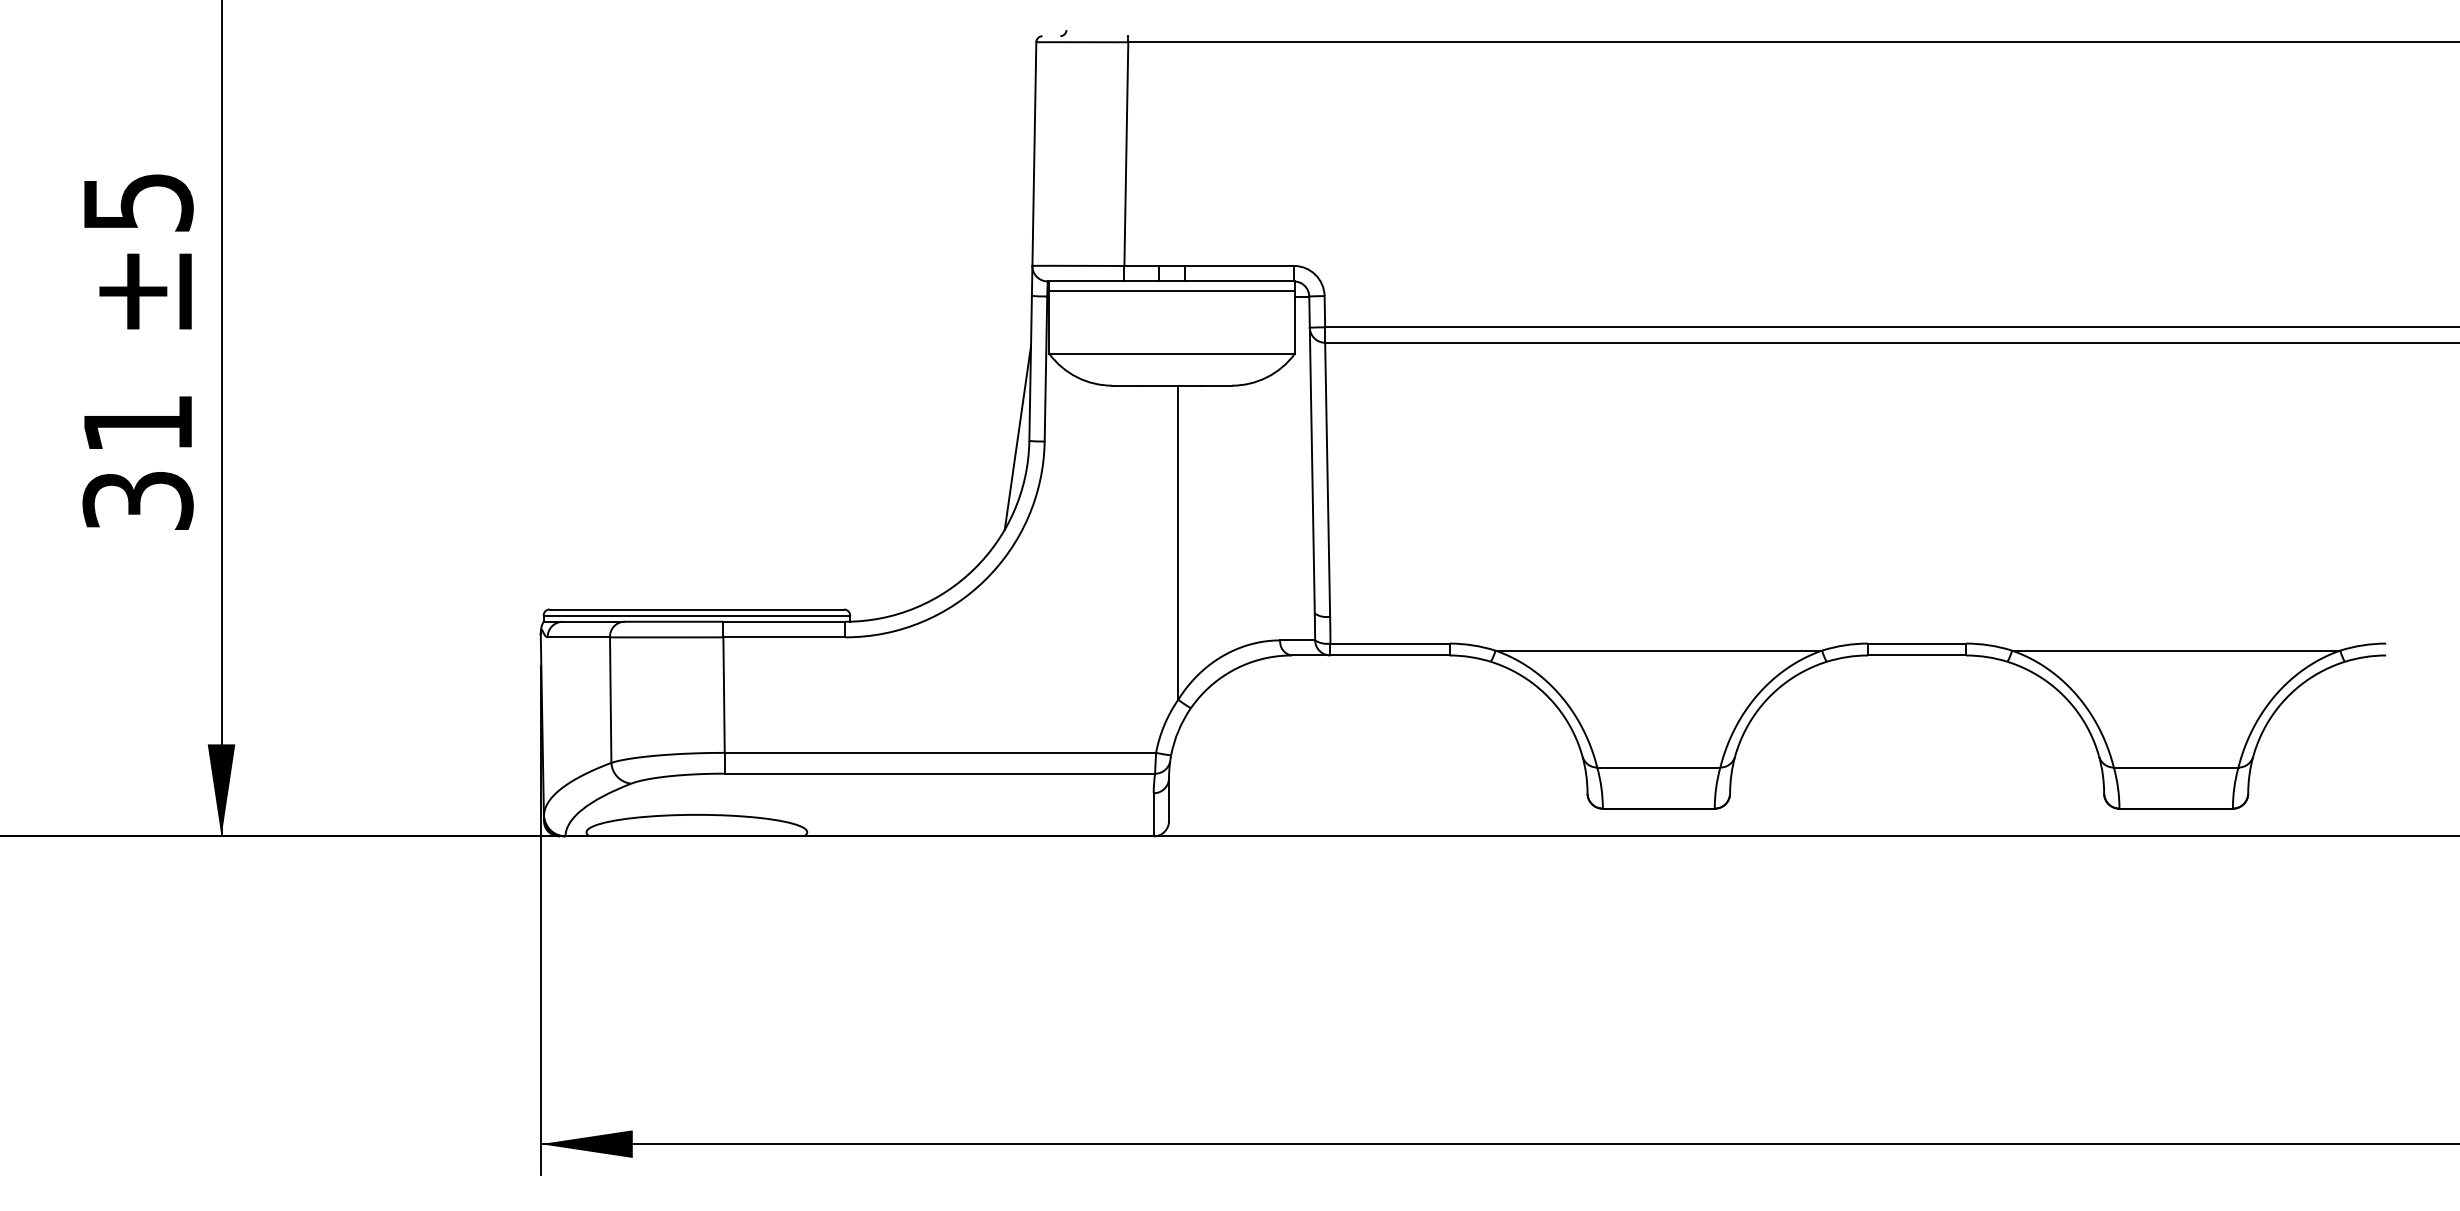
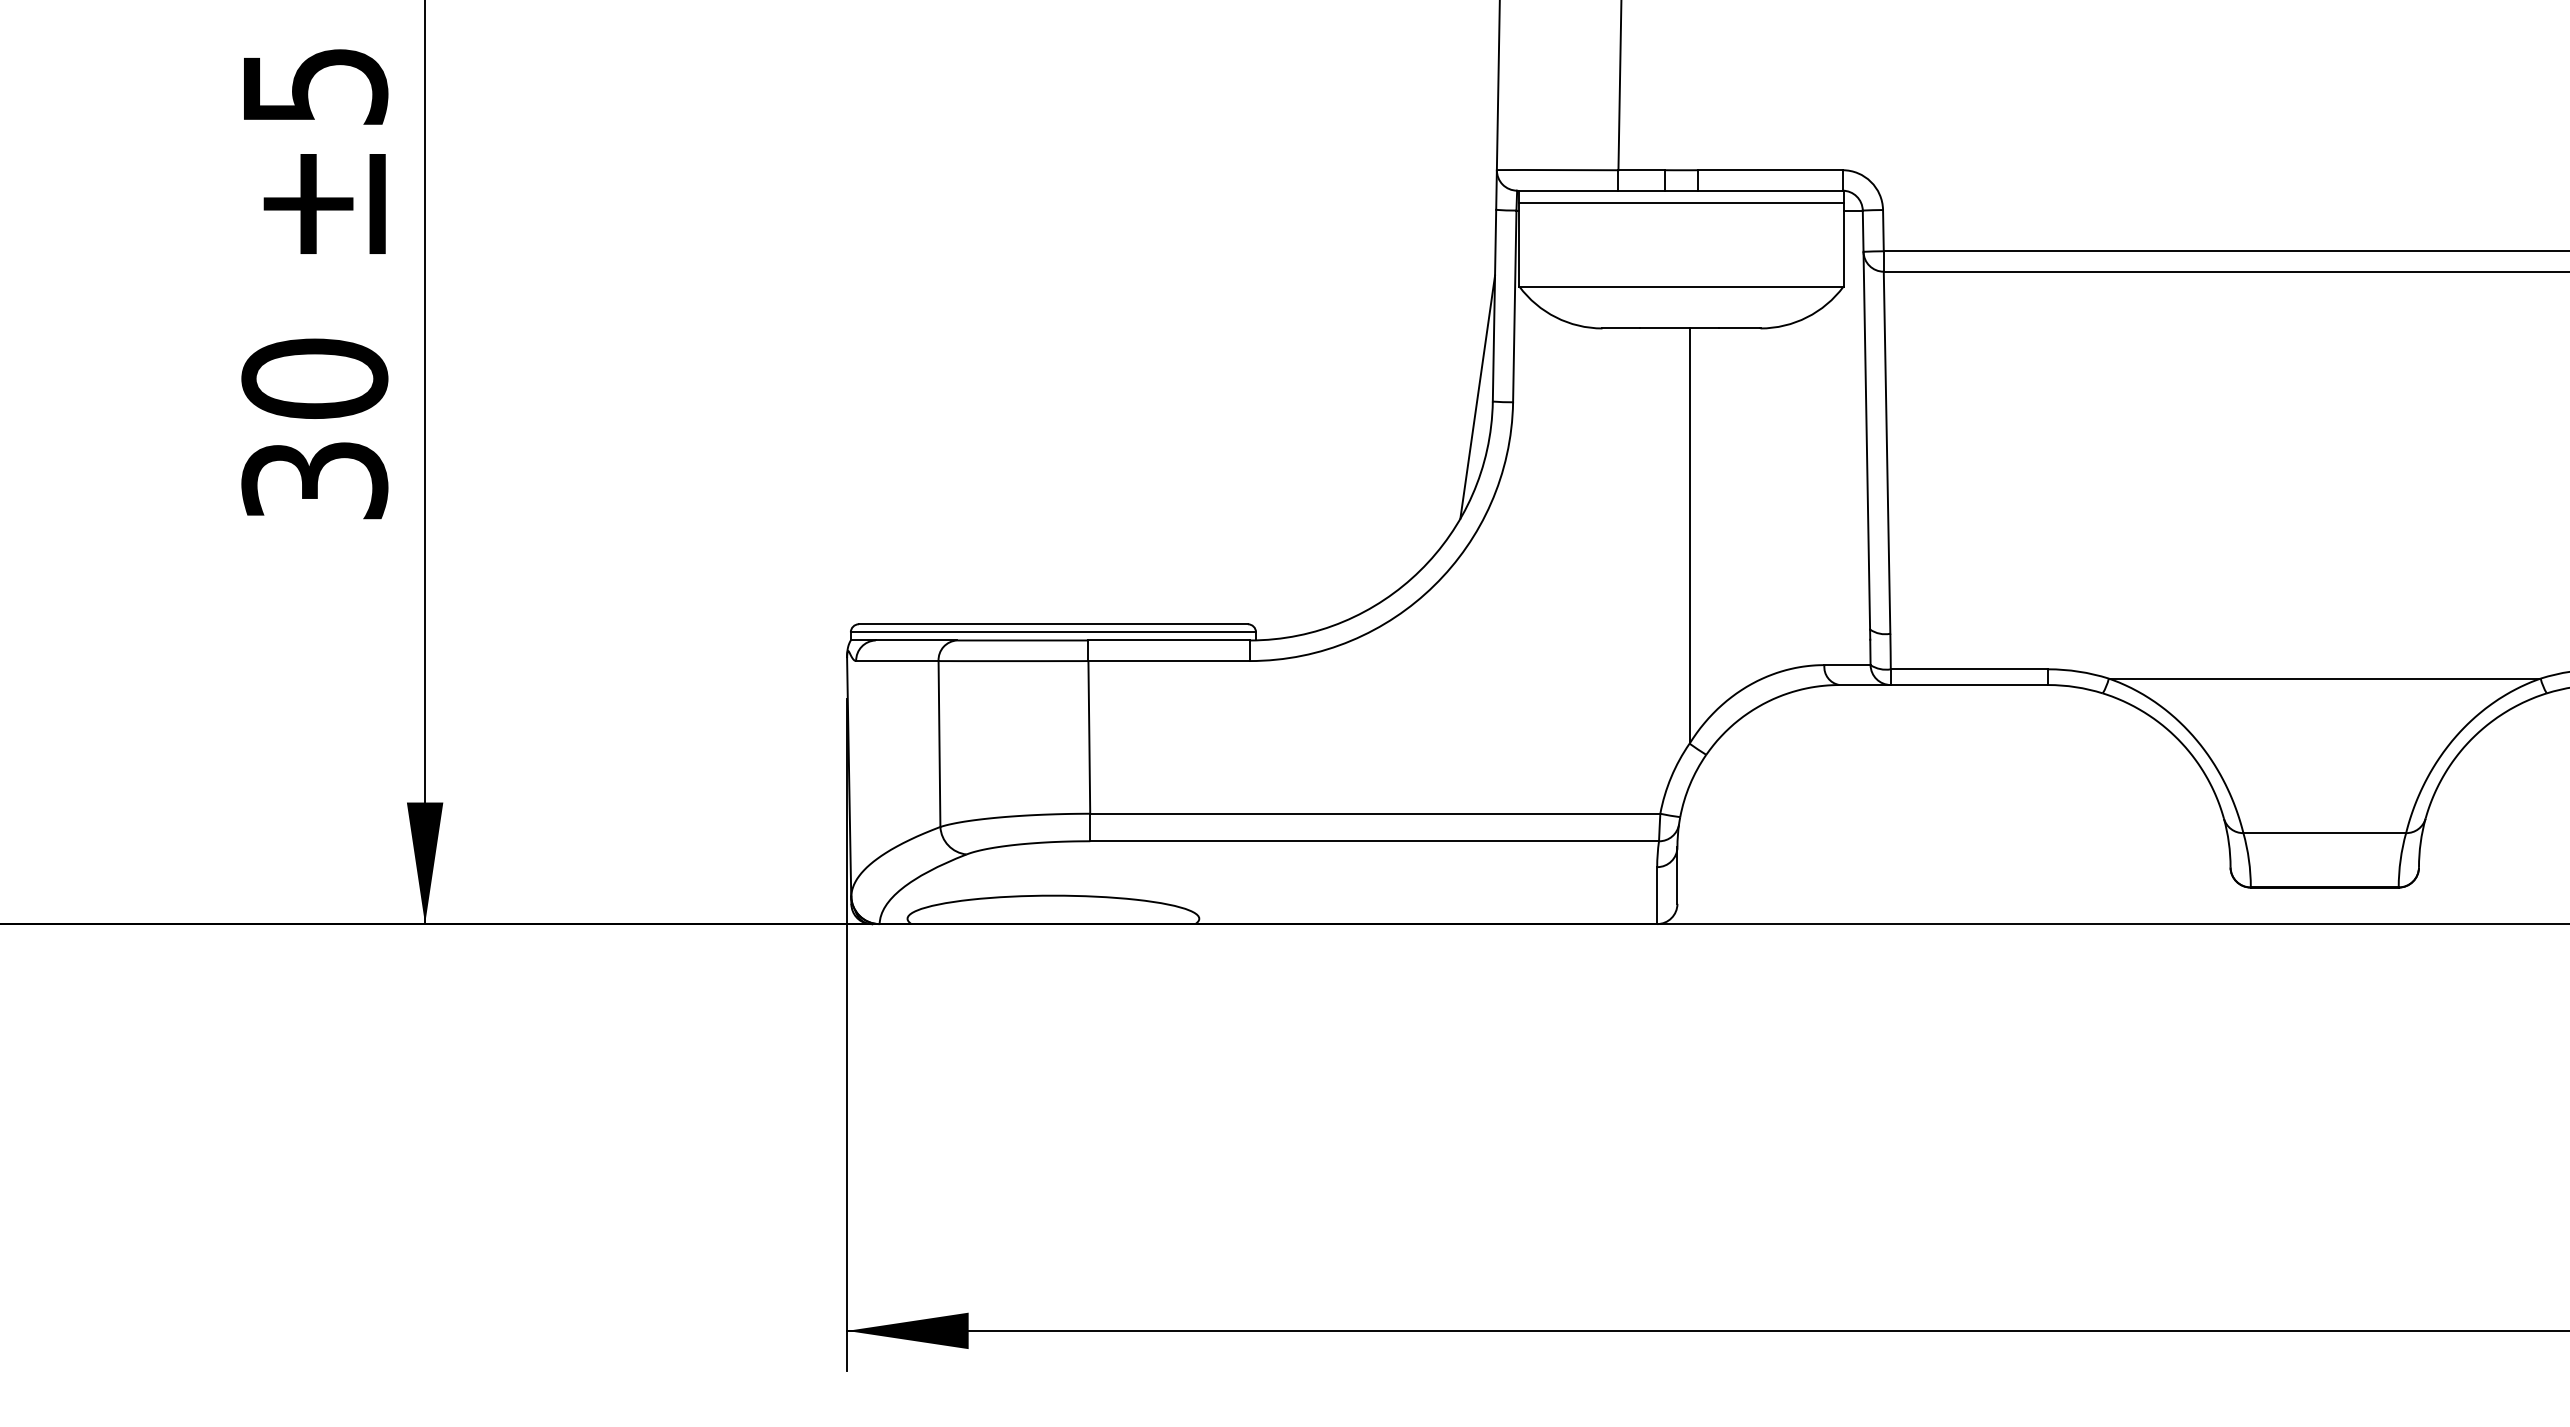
text: (137, 423) -> (314, 378), 31 -> 30

